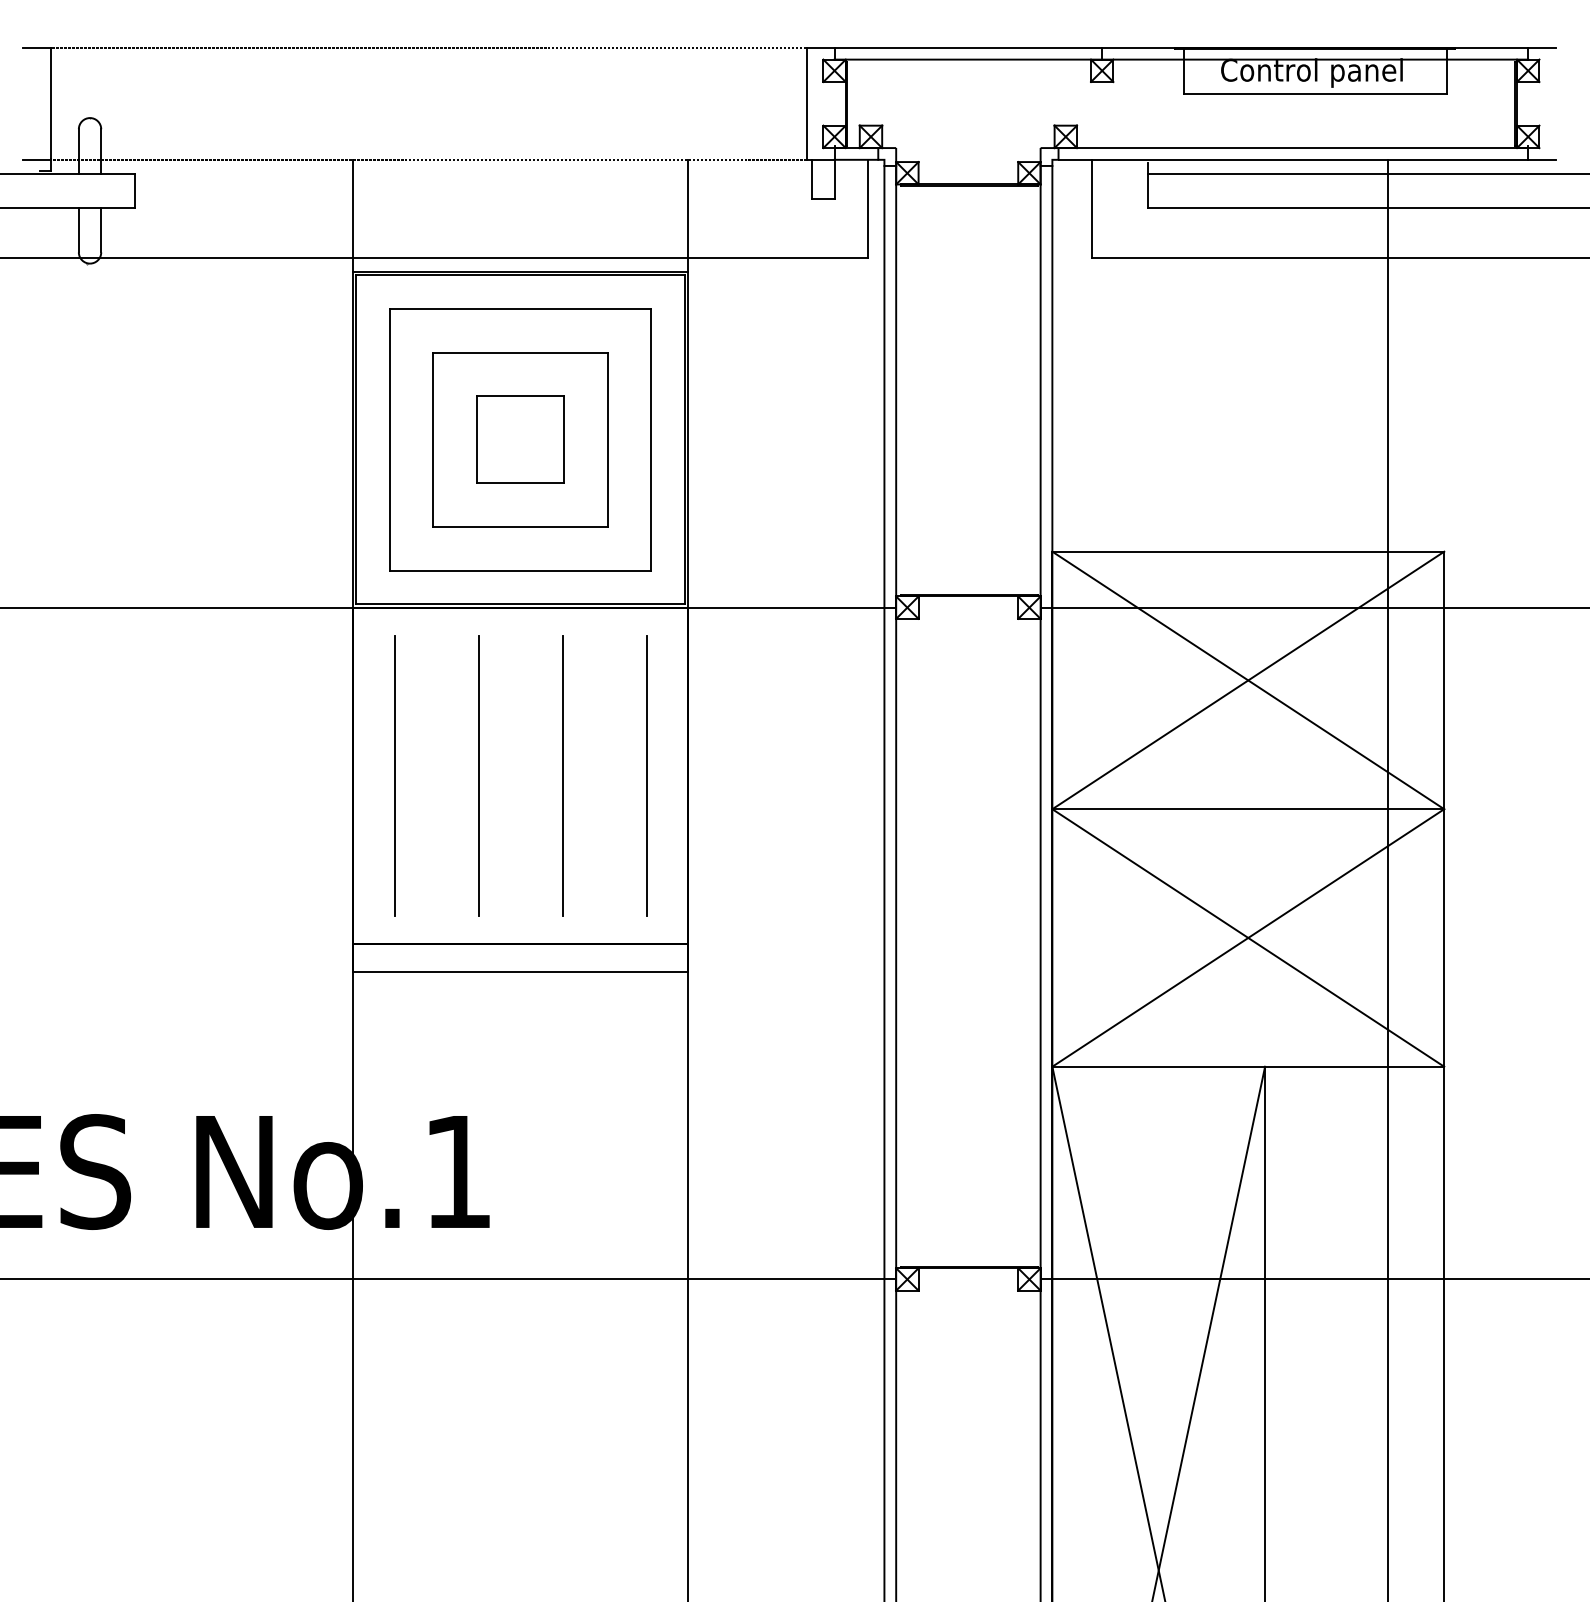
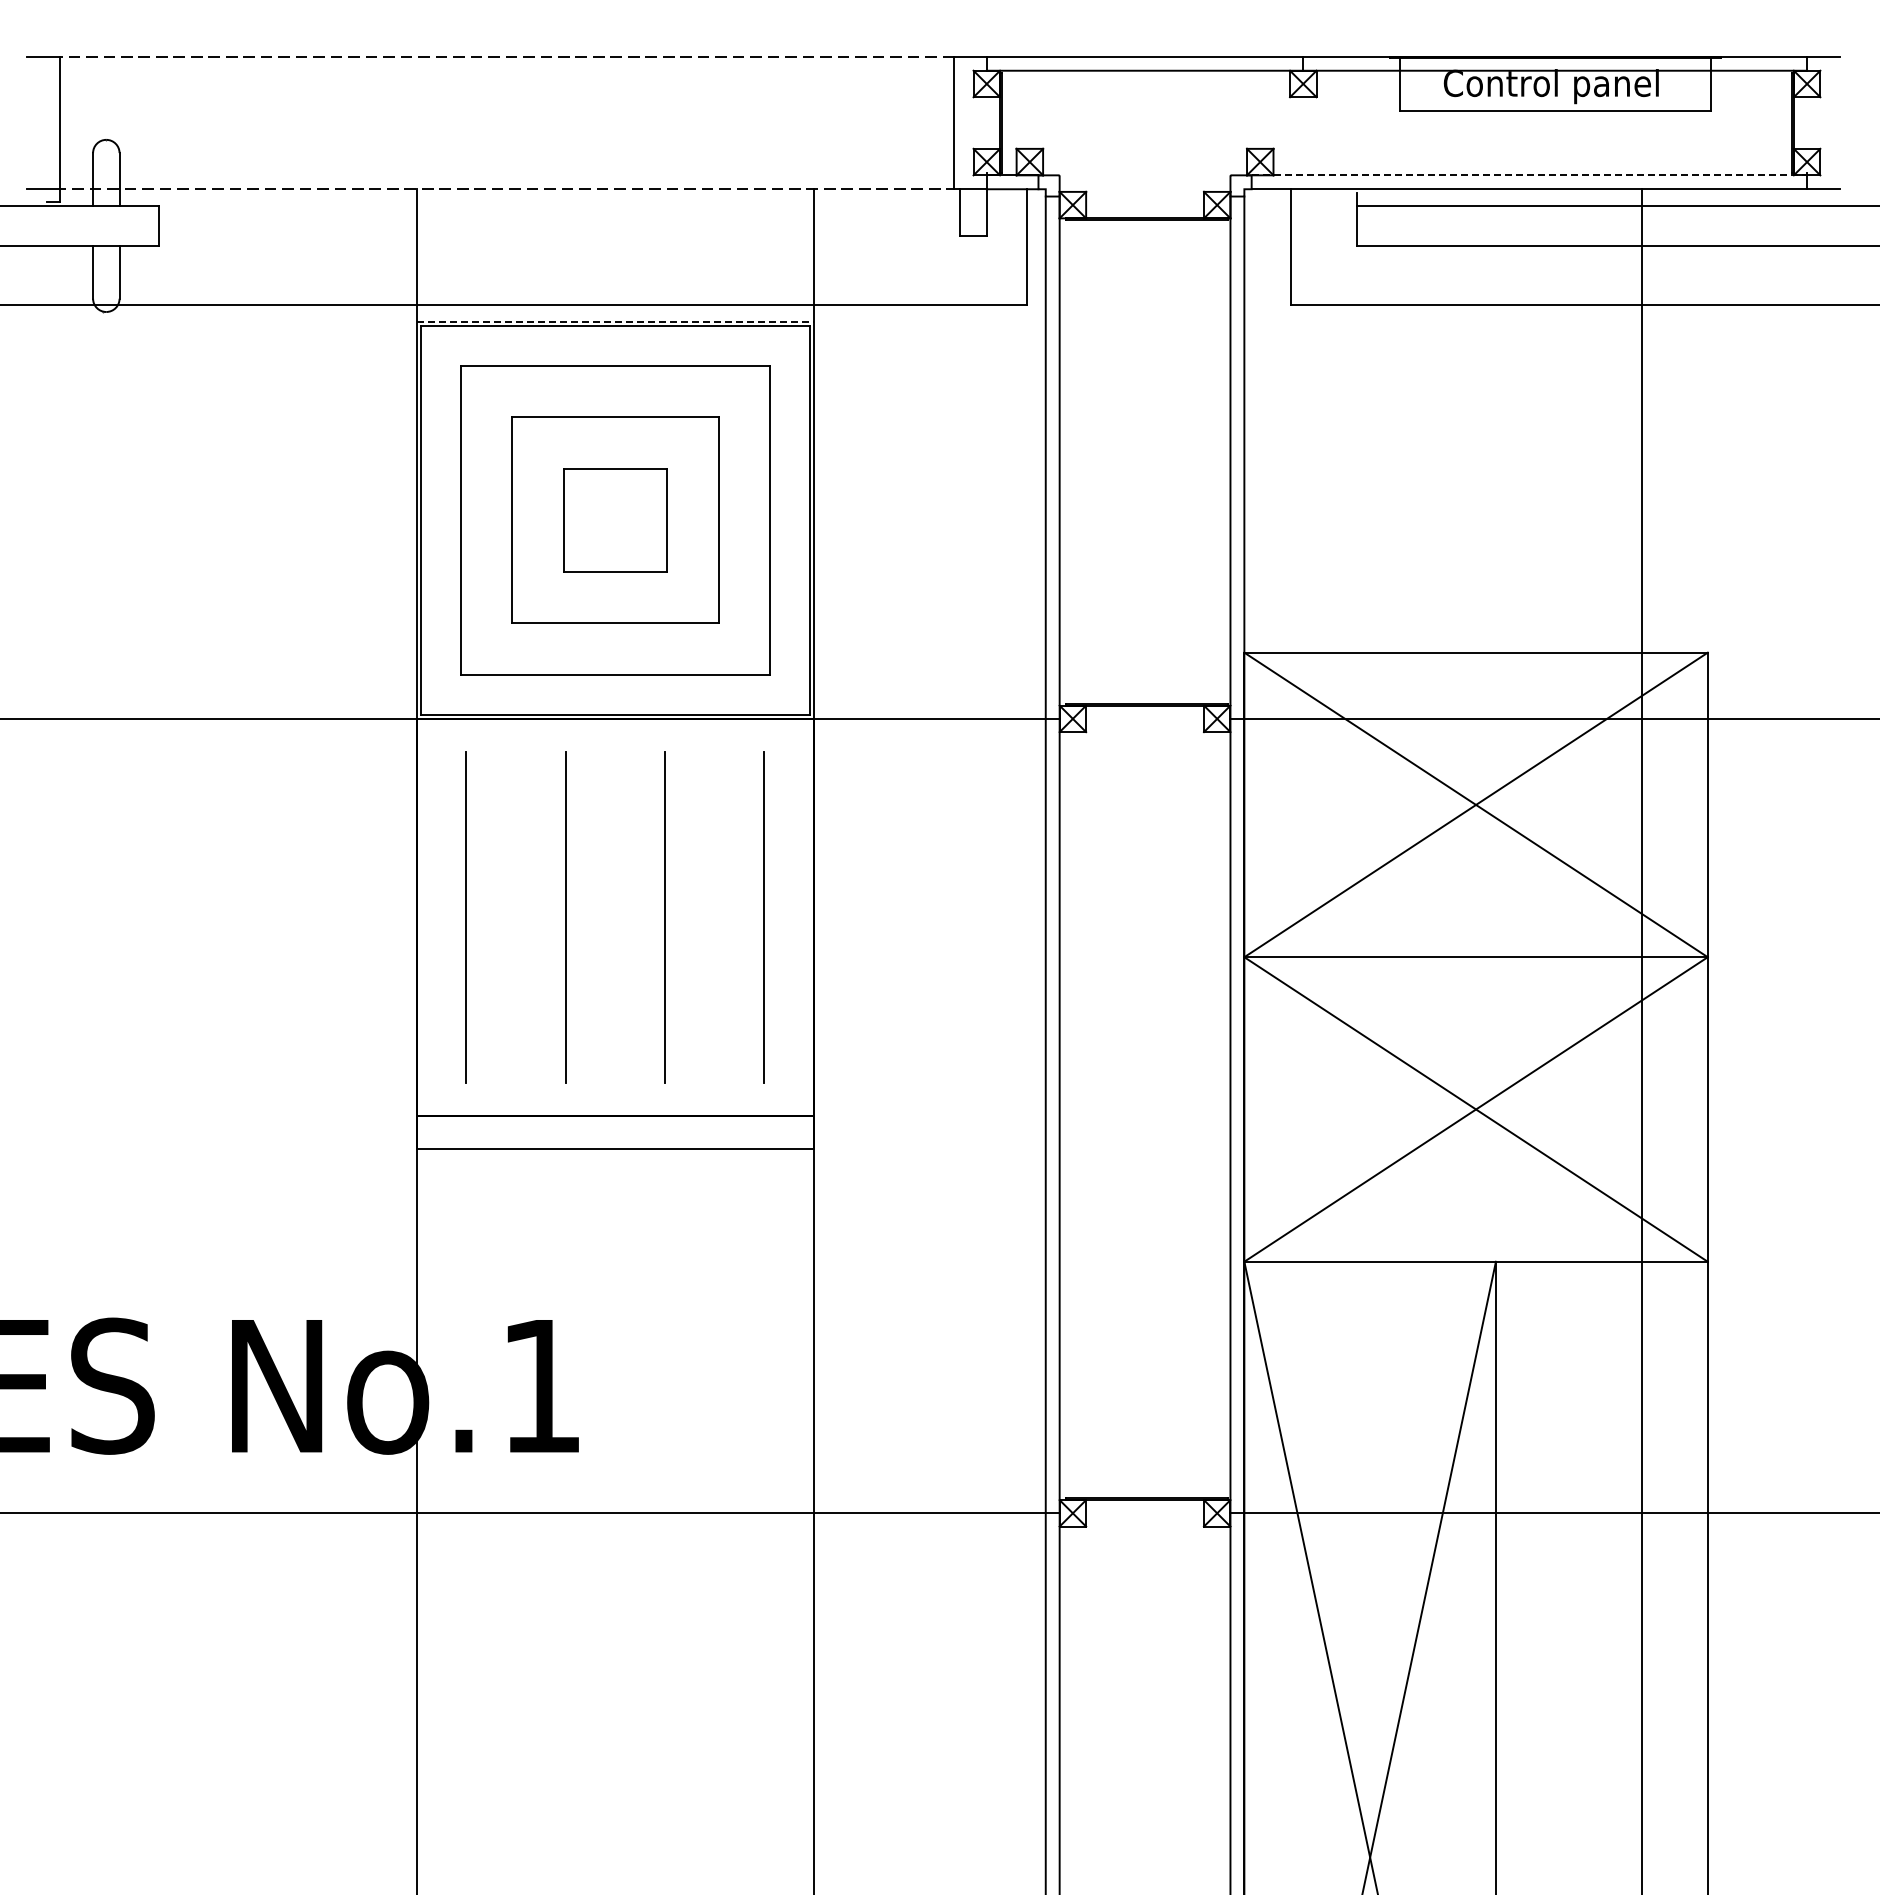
line: (1293, 148) -> (1529, 175), solid -> dashed
line: (520, 271) -> (615, 321), solid -> dashed

